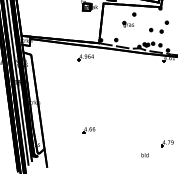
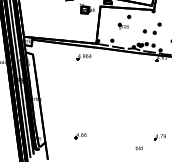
part: (88, 130) -> (80, 136), moved

